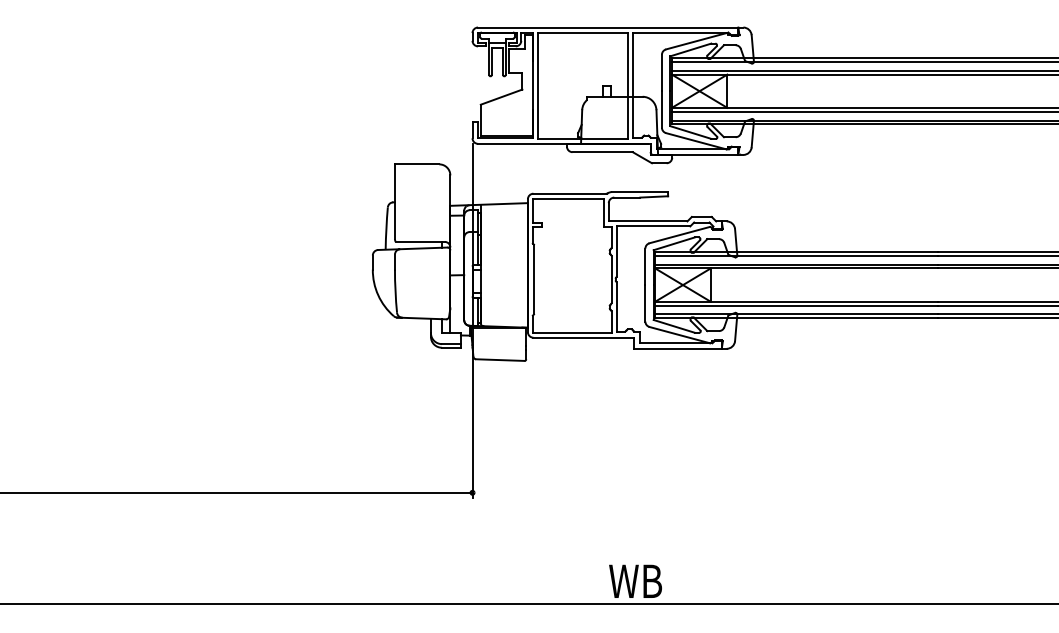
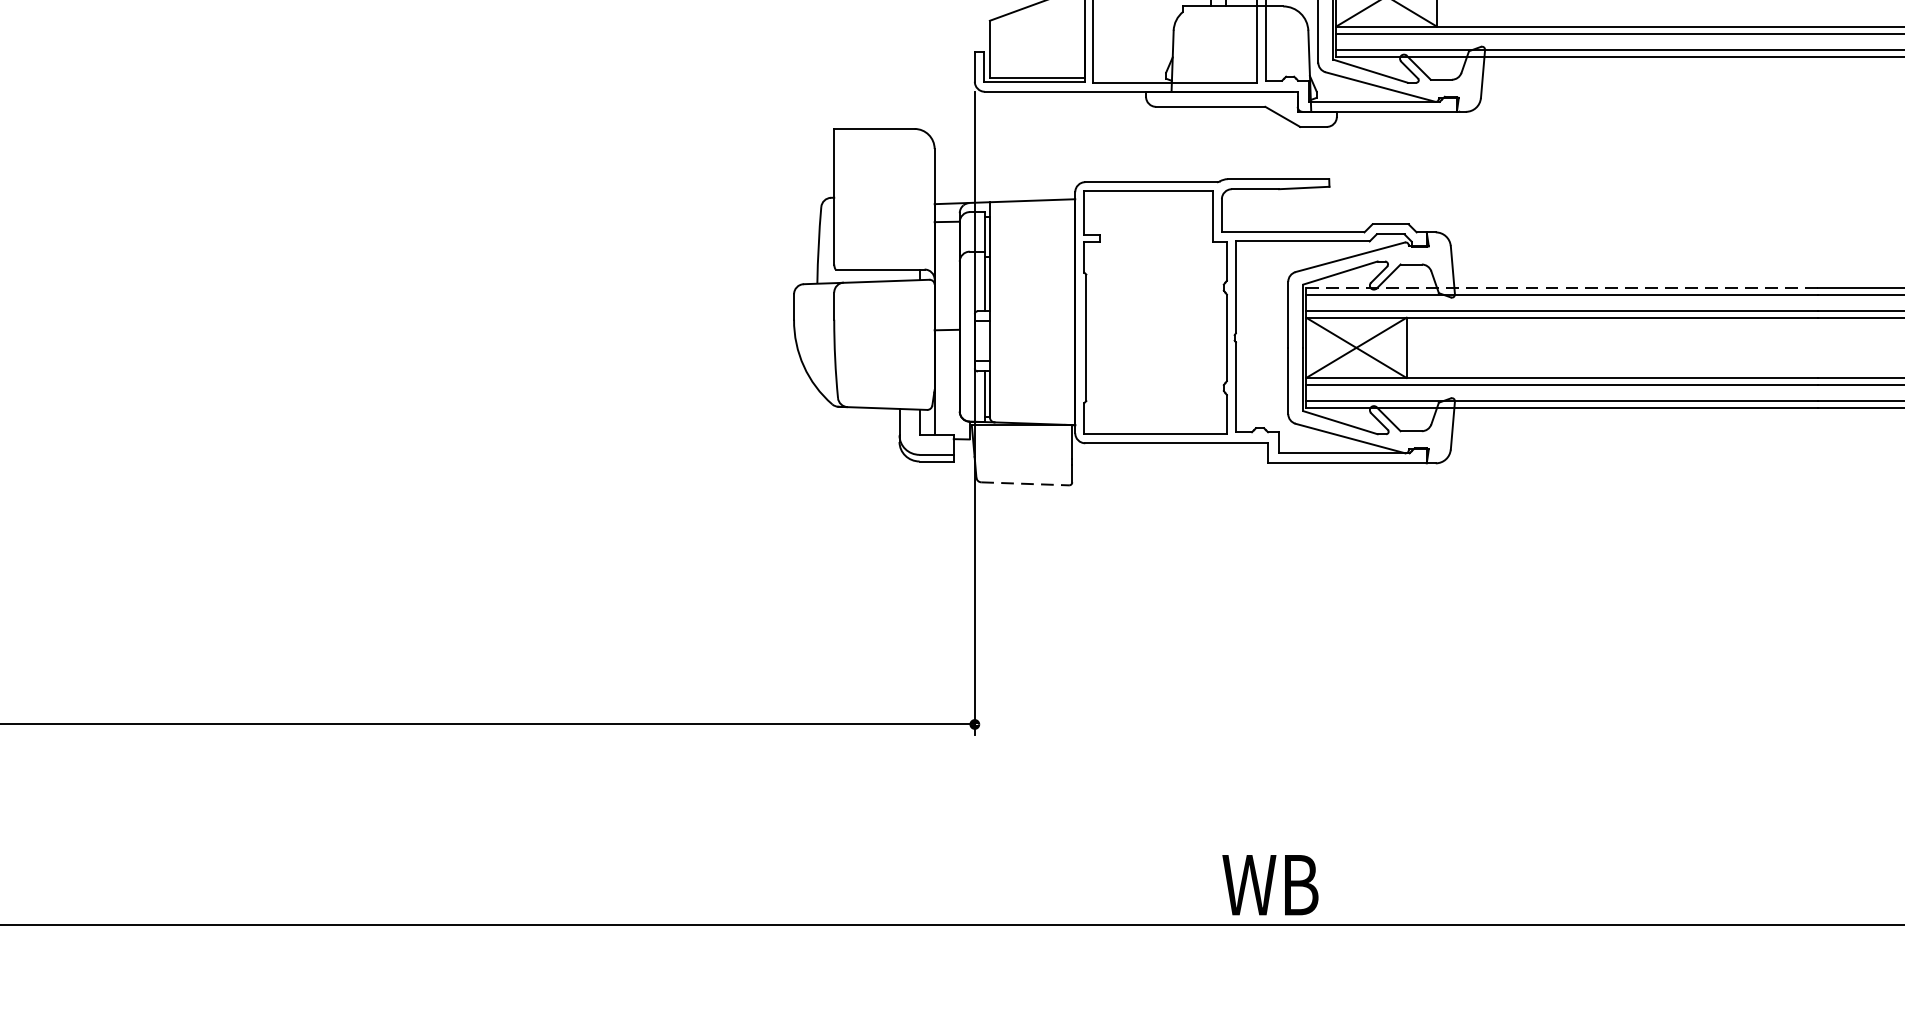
line: (797, 251) -> (1564, 286), solid -> dashed
line: (500, 360) -> (1025, 484), solid -> dashed

